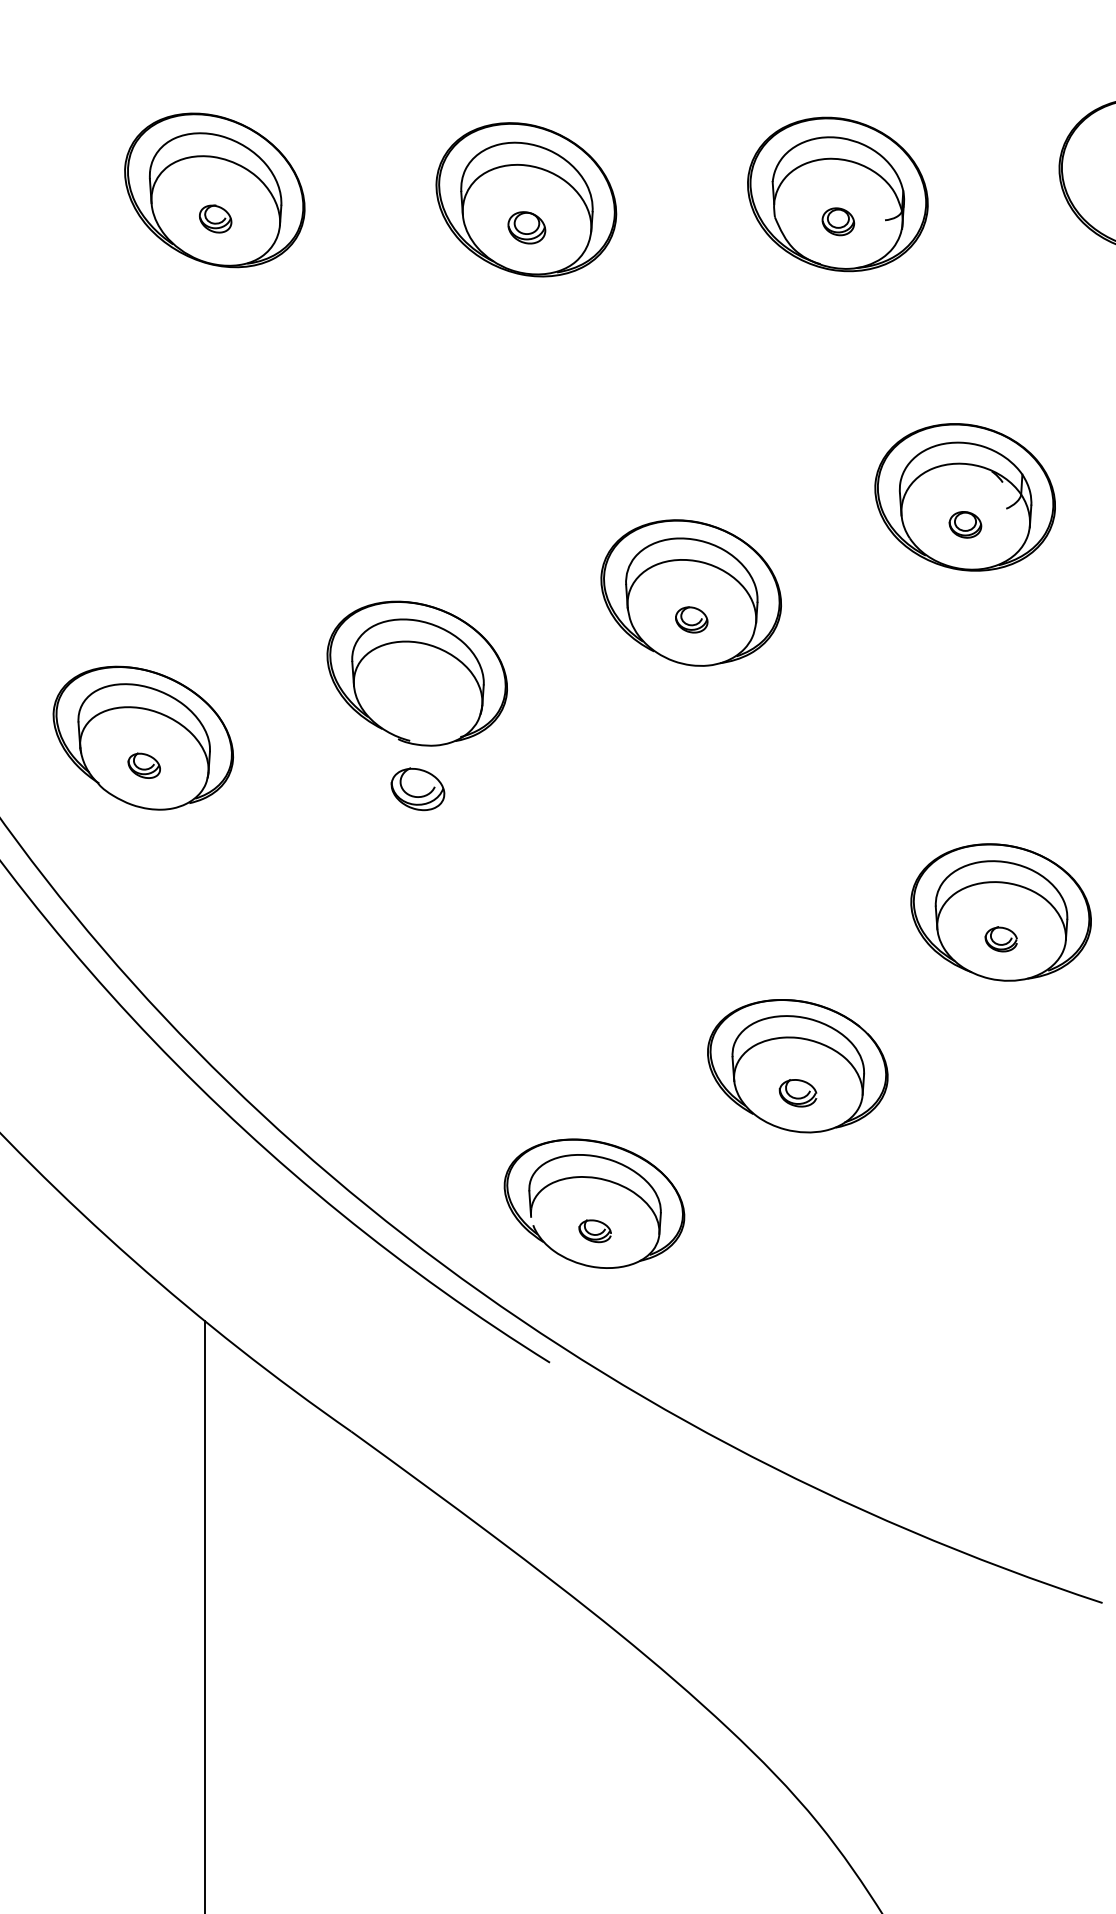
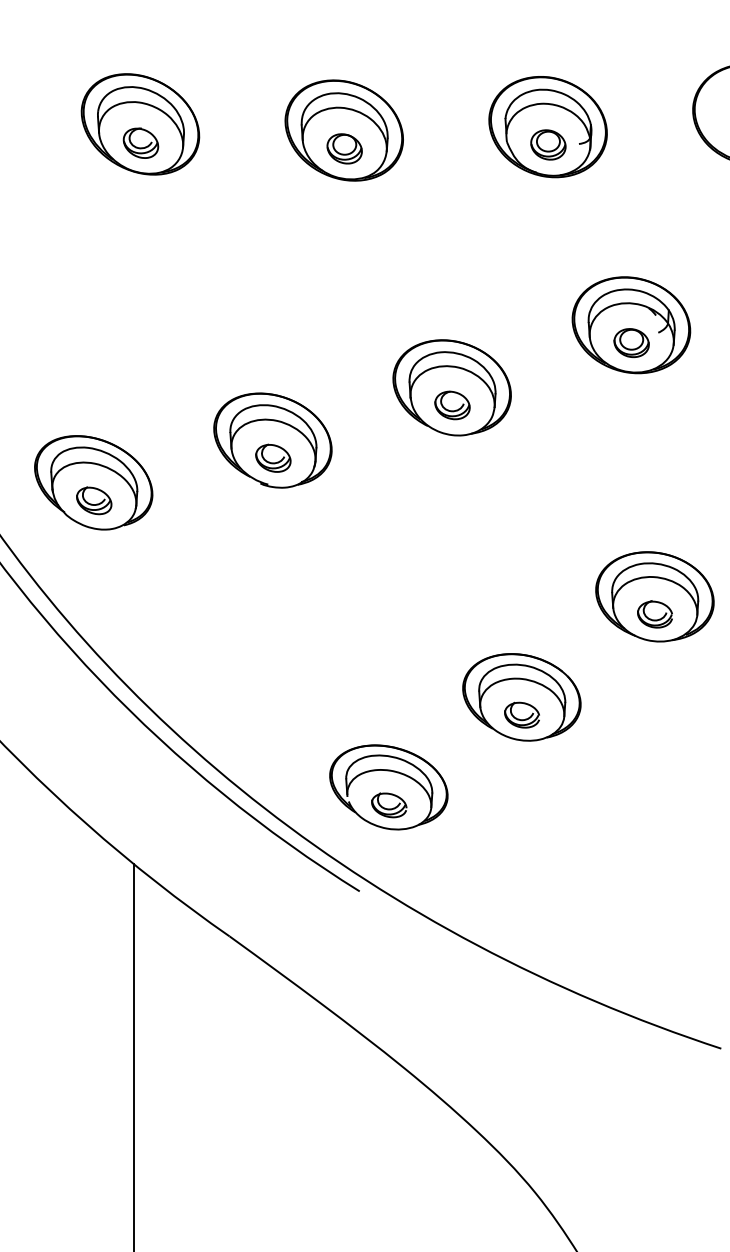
part: (214, 218) -> (140, 142), size x1.67
part: (838, 221) -> (548, 144), size x1.67
part: (526, 227) -> (344, 148), size x1.43
part: (965, 525) -> (631, 343), size x1.67
part: (691, 619) -> (452, 405), size x1.67
part: (144, 765) -> (94, 500), size x1.67
part: (418, 788) -> (273, 457), moved
part: (1000, 939) -> (654, 614), size x1.67
part: (797, 1092) -> (521, 714), size x1.43
part: (595, 1231) -> (389, 805), size x1.67

